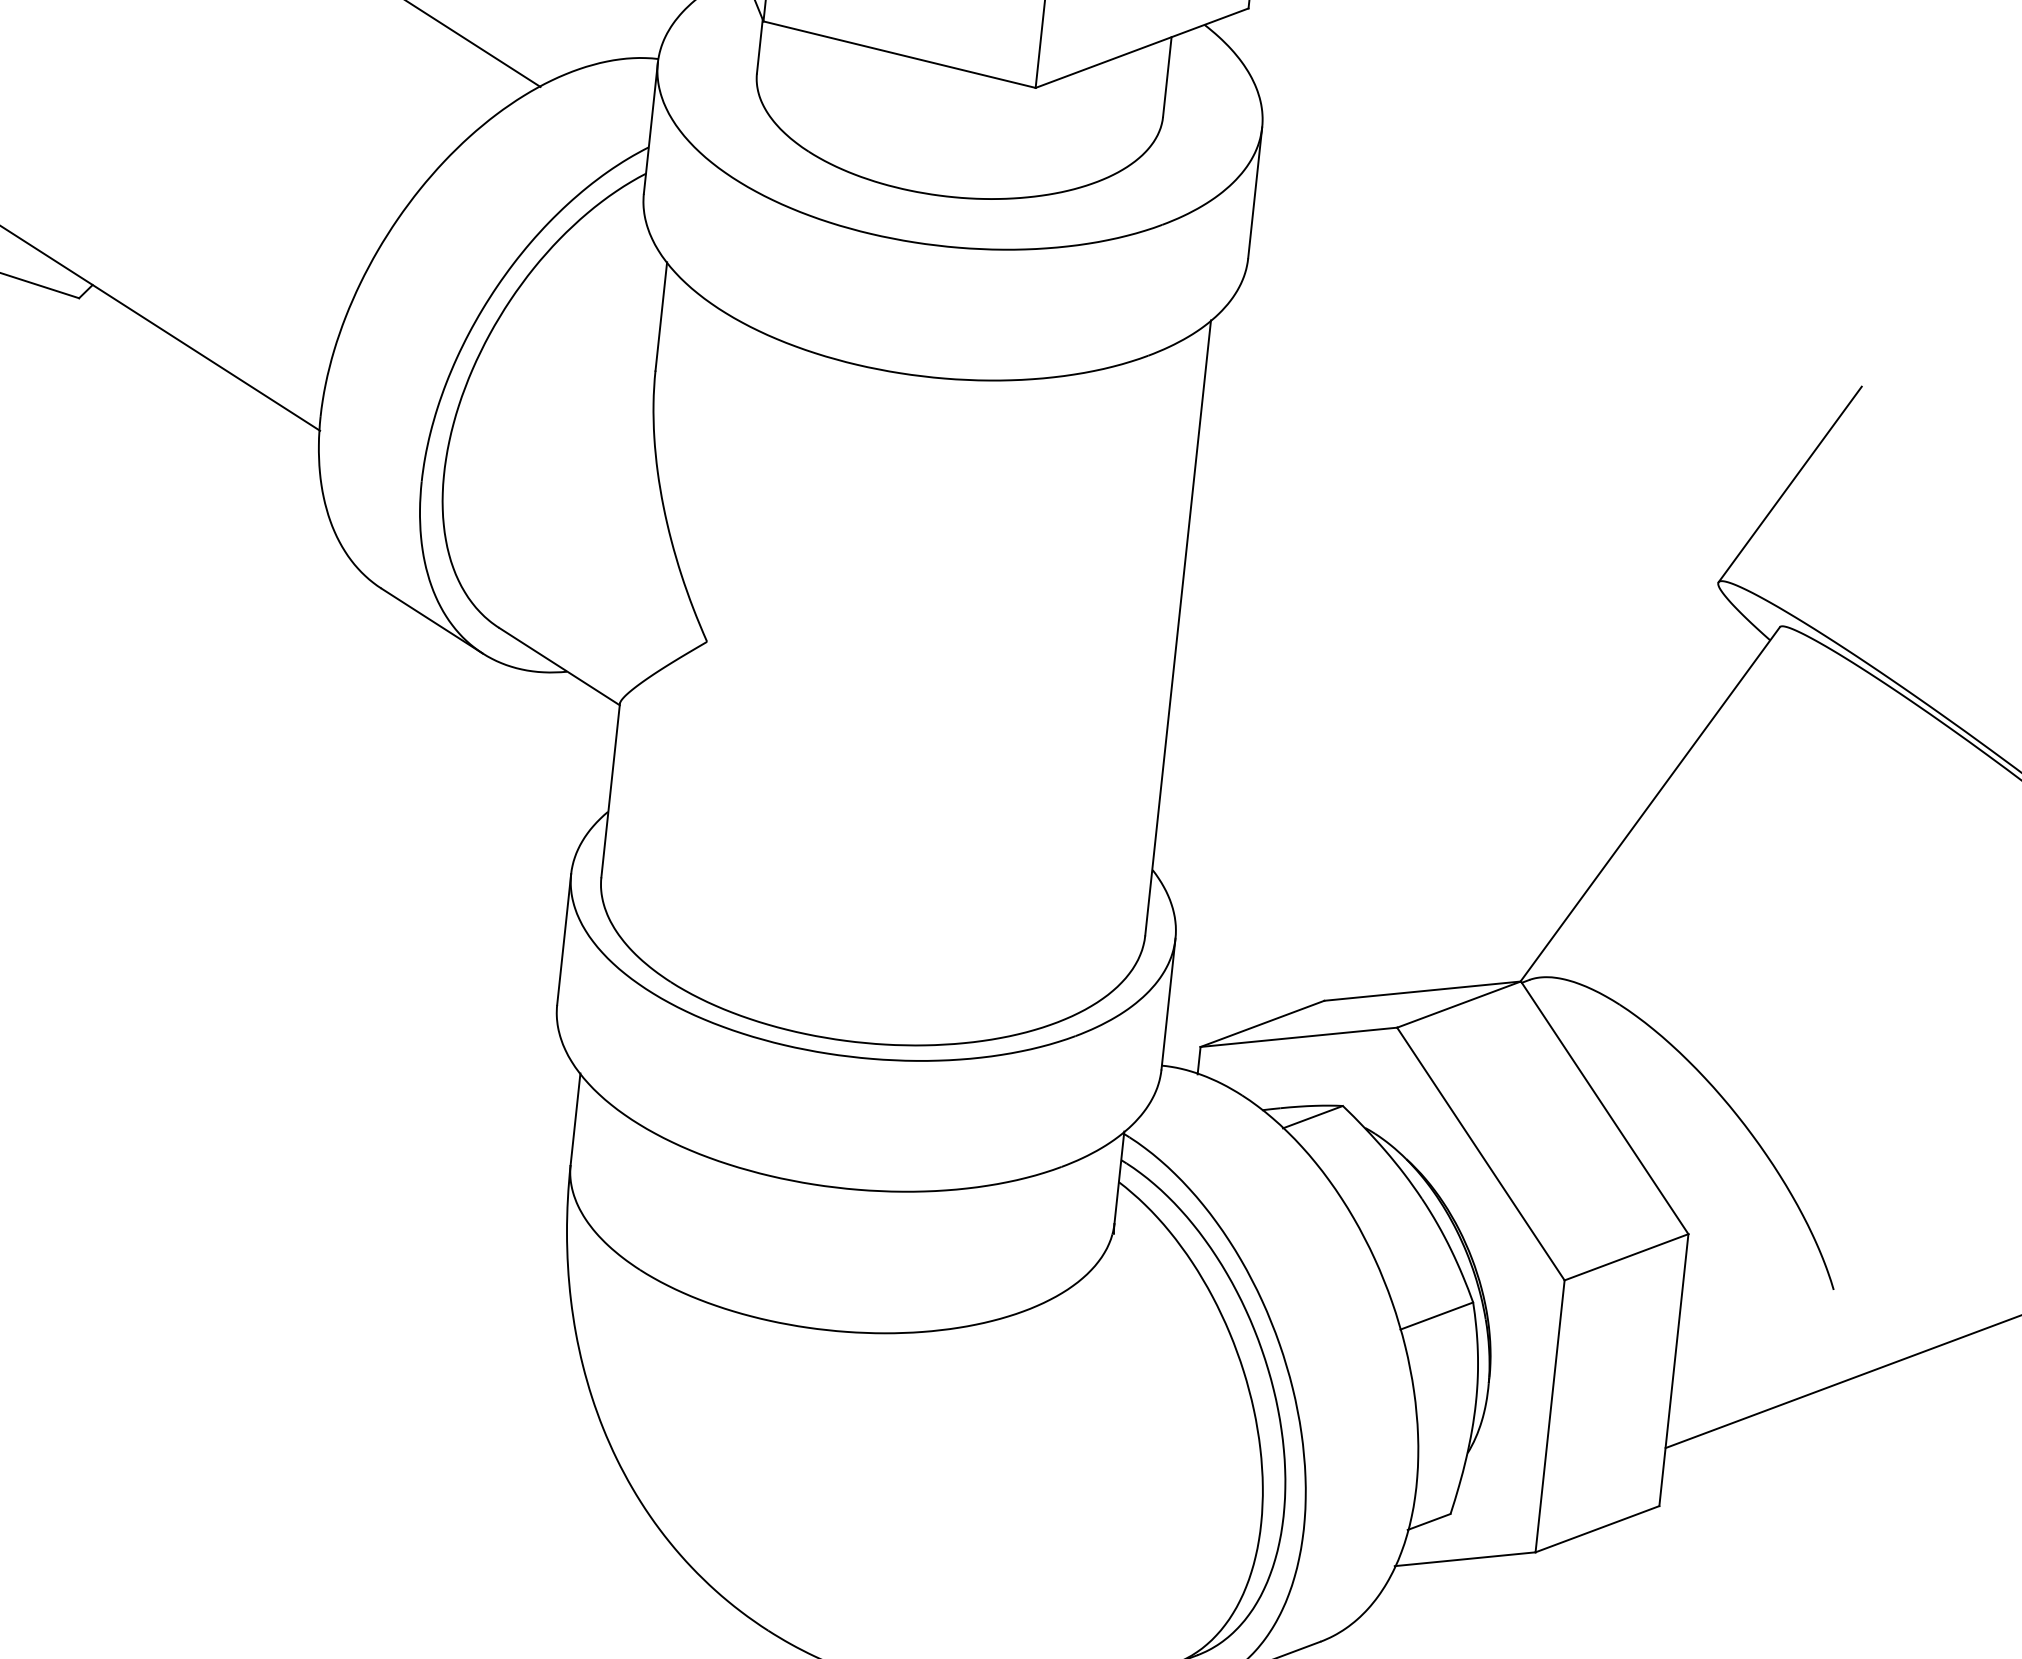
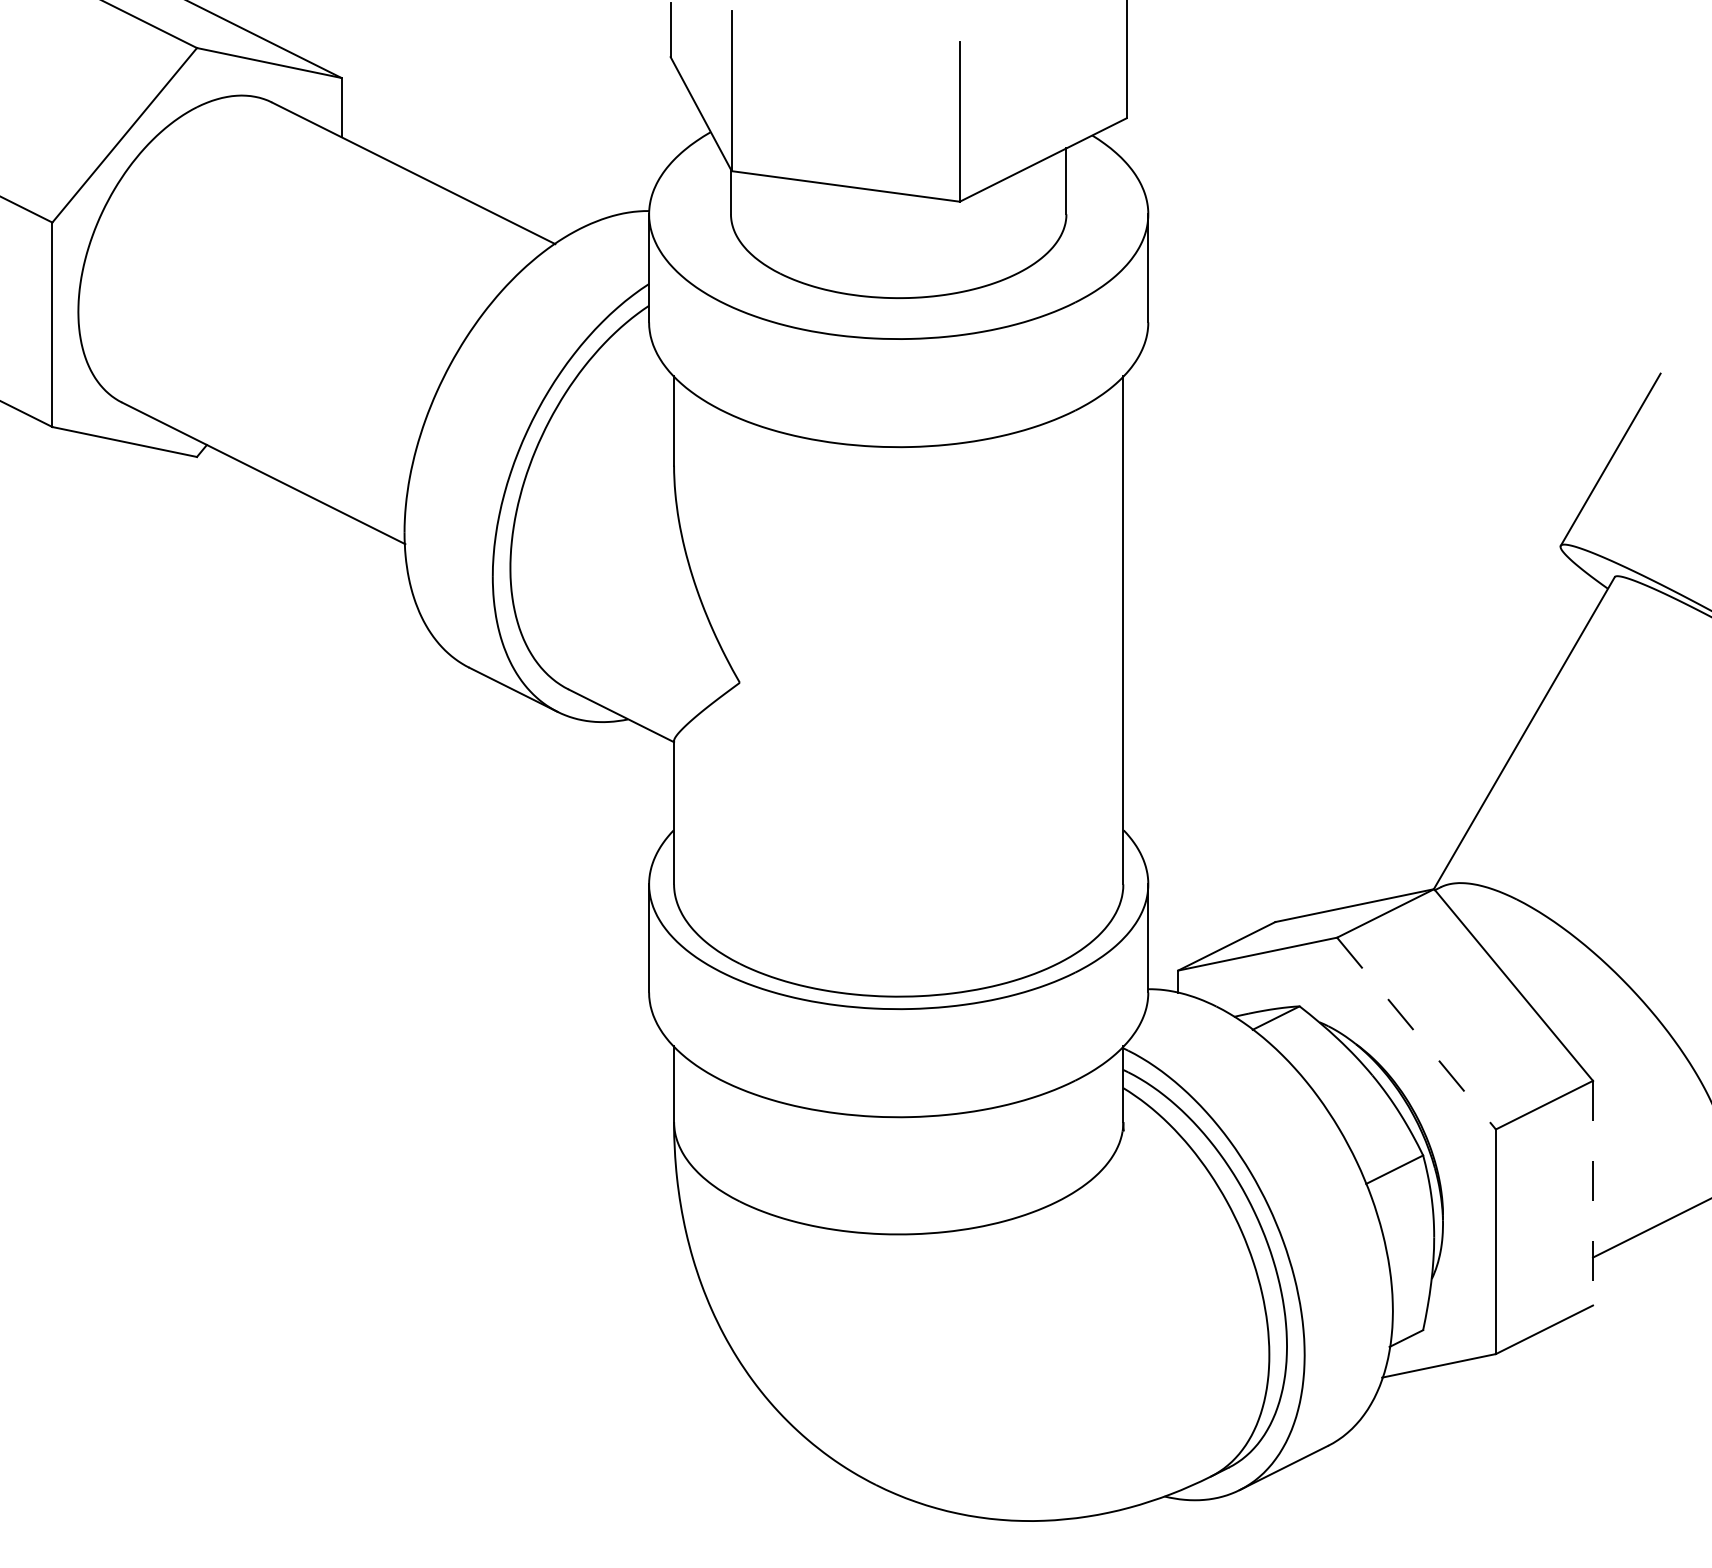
line: (1480, 1153) -> (1416, 1033), solid -> dashed
line: (1674, 1370) -> (1593, 1193), solid -> dashed

